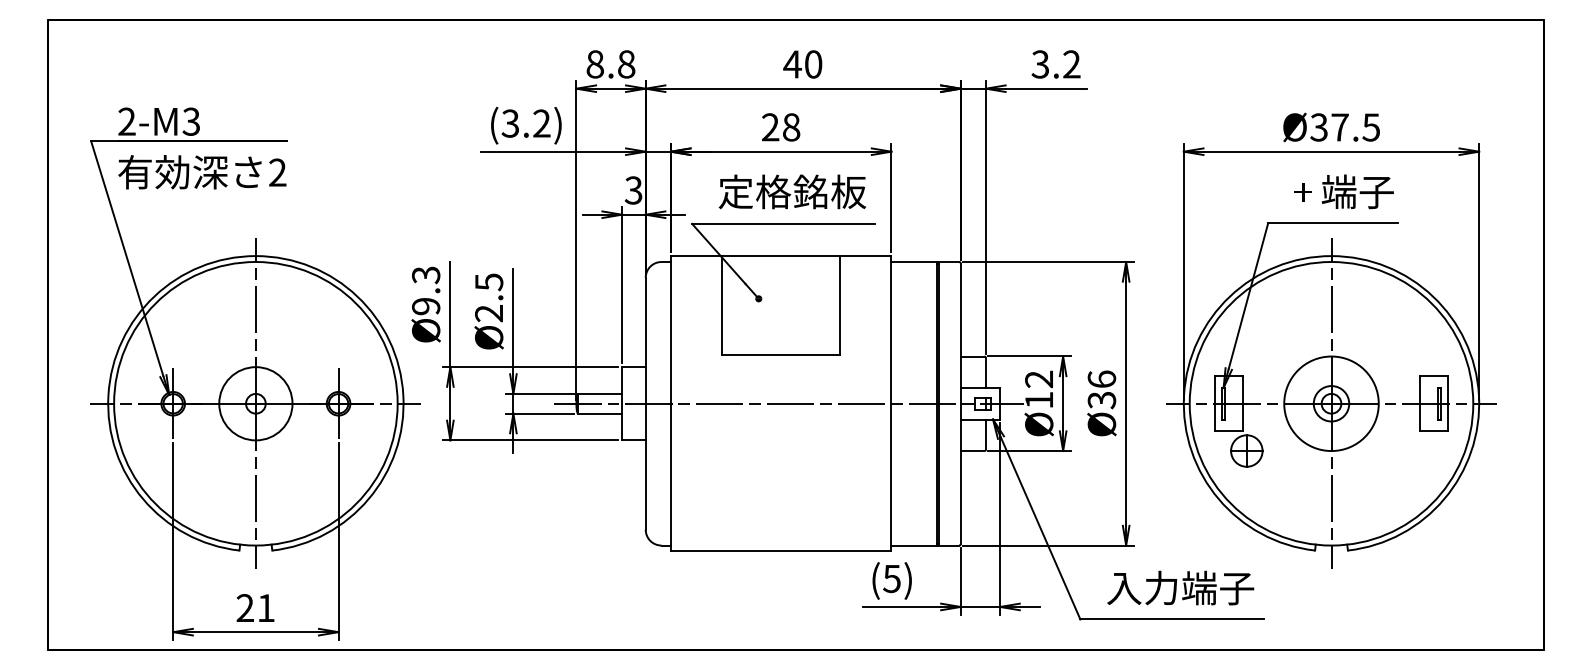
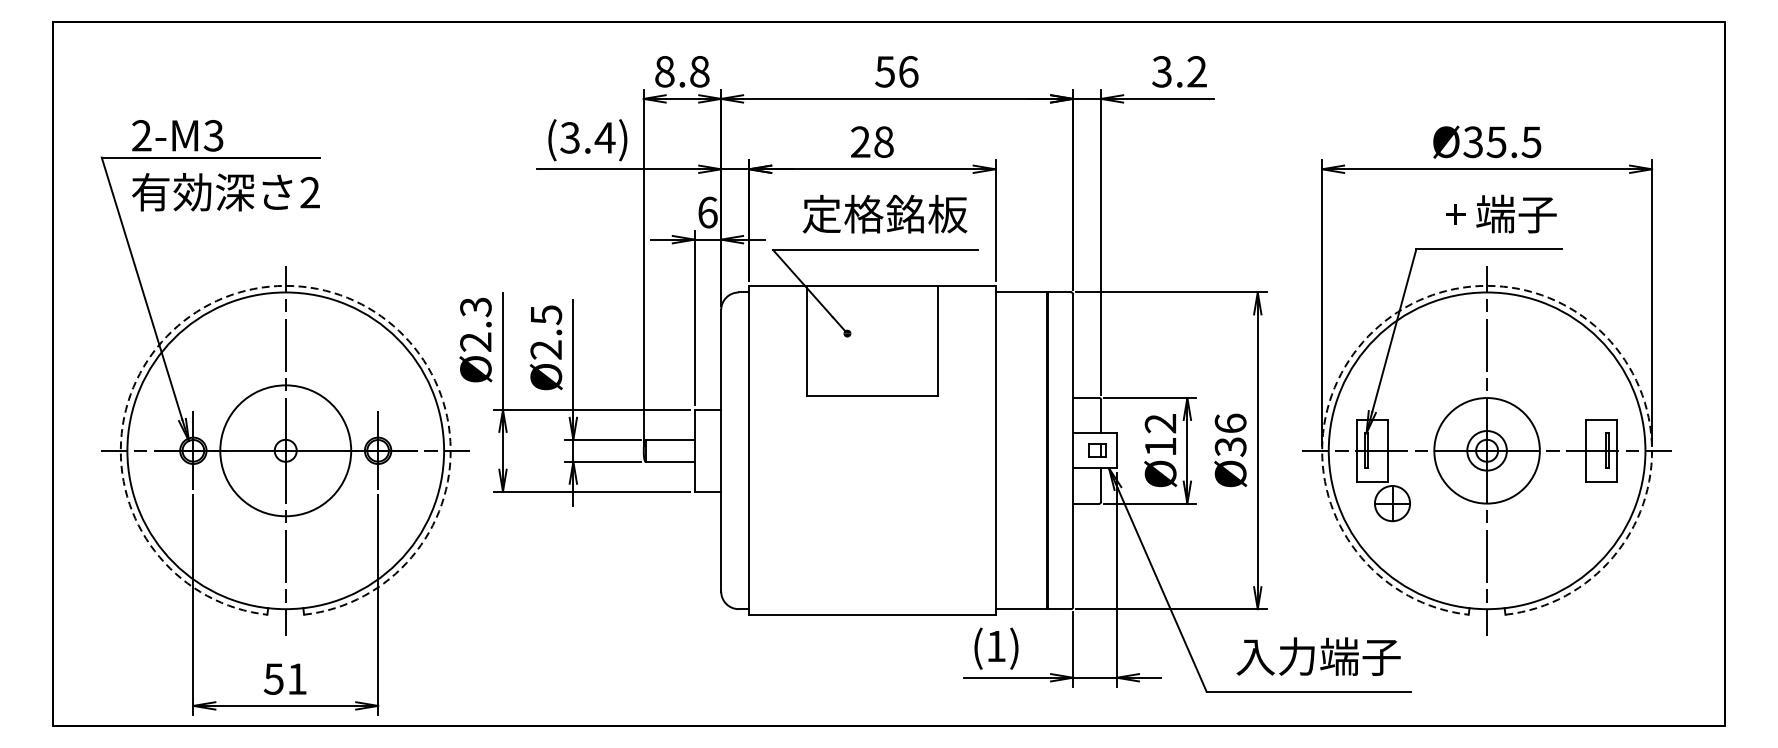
text: (802, 64) -> (896, 71), 40 -> 56
text: (541, 123) -> (604, 137), (3.2) -> (3.4)
text: (1339, 127) -> (1496, 142), Ø37.5 -> Ø35.5
text: (633, 190) -> (707, 212), 3 -> 6
arc: (255, 256) -> (285, 286), solid -> dashed
arc: (1331, 256) -> (1487, 286), solid -> dashed
text: (426, 306) -> (476, 342), Ø9.3 -> Ø2.3
circle: (255, 403) -> (285, 450), size x1.6
line: (788, 403) -> (880, 450), removed
text: (891, 579) -> (995, 647), (5) -> (1)
text: (244, 608) -> (273, 679), 21 -> 51

